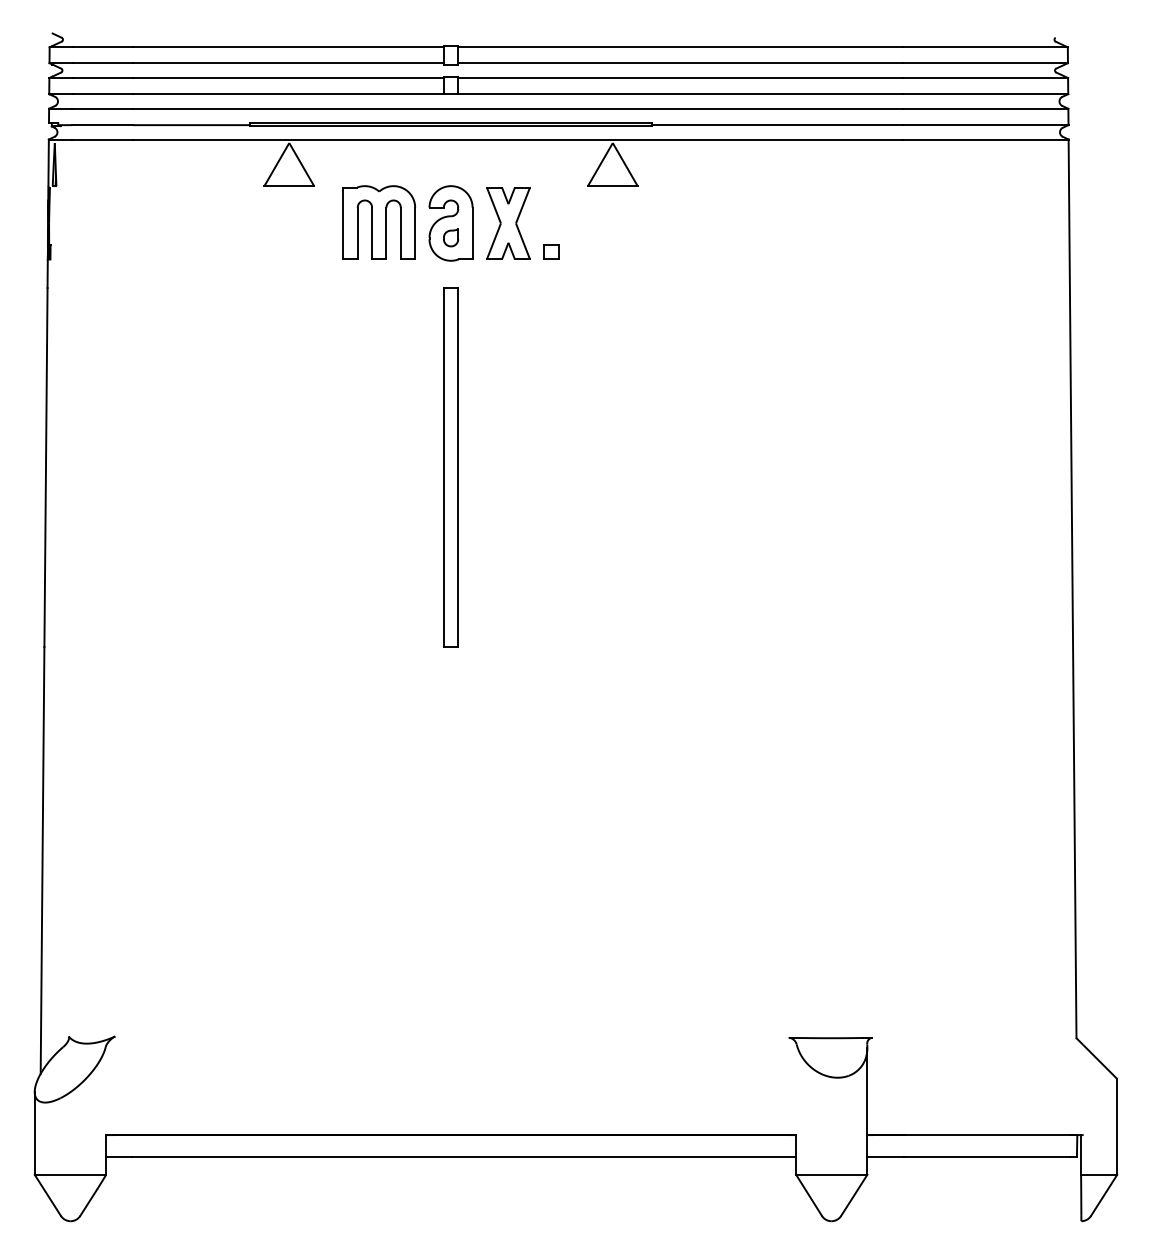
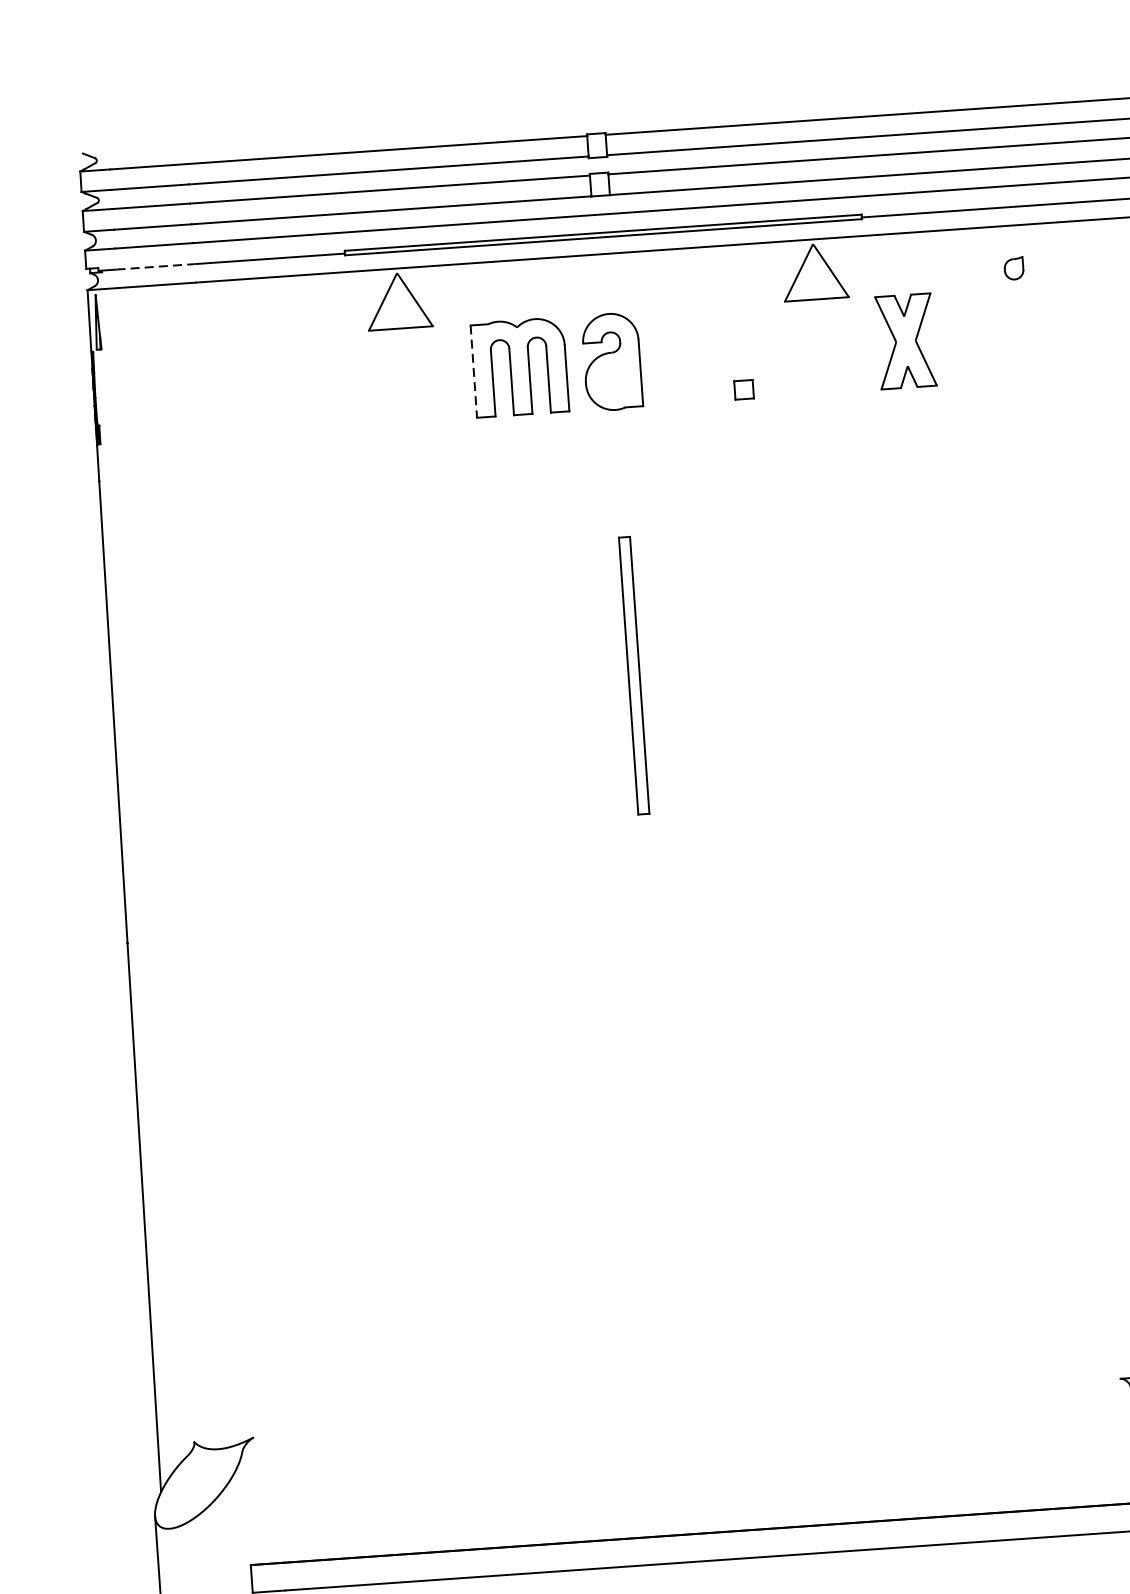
line: (103, 125) -> (156, 267), solid -> dashed
line: (343, 223) -> (473, 371), solid -> dashed
part: (508, 223) -> (906, 341), moved
part: (451, 237) -> (1014, 267), moved
part: (450, 467) -> (633, 675), size x0.6

